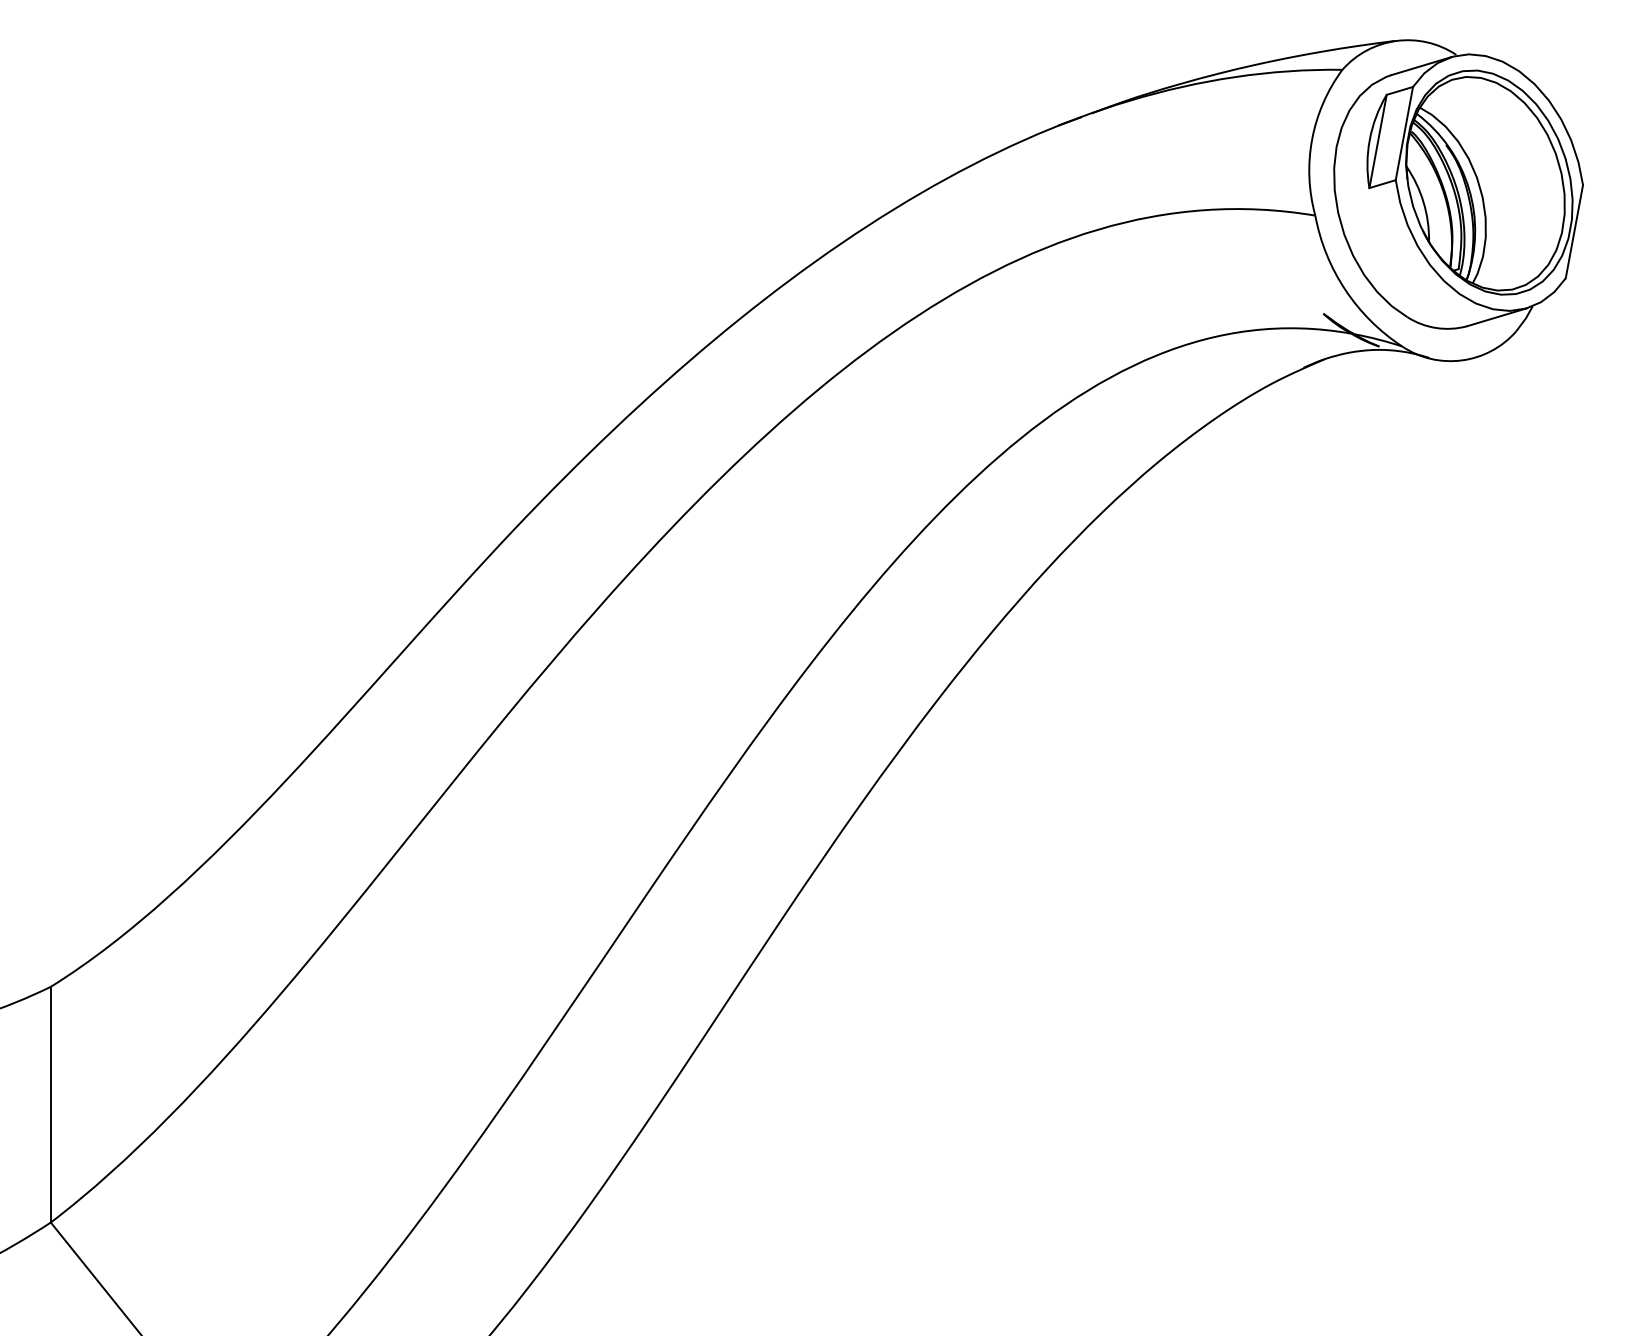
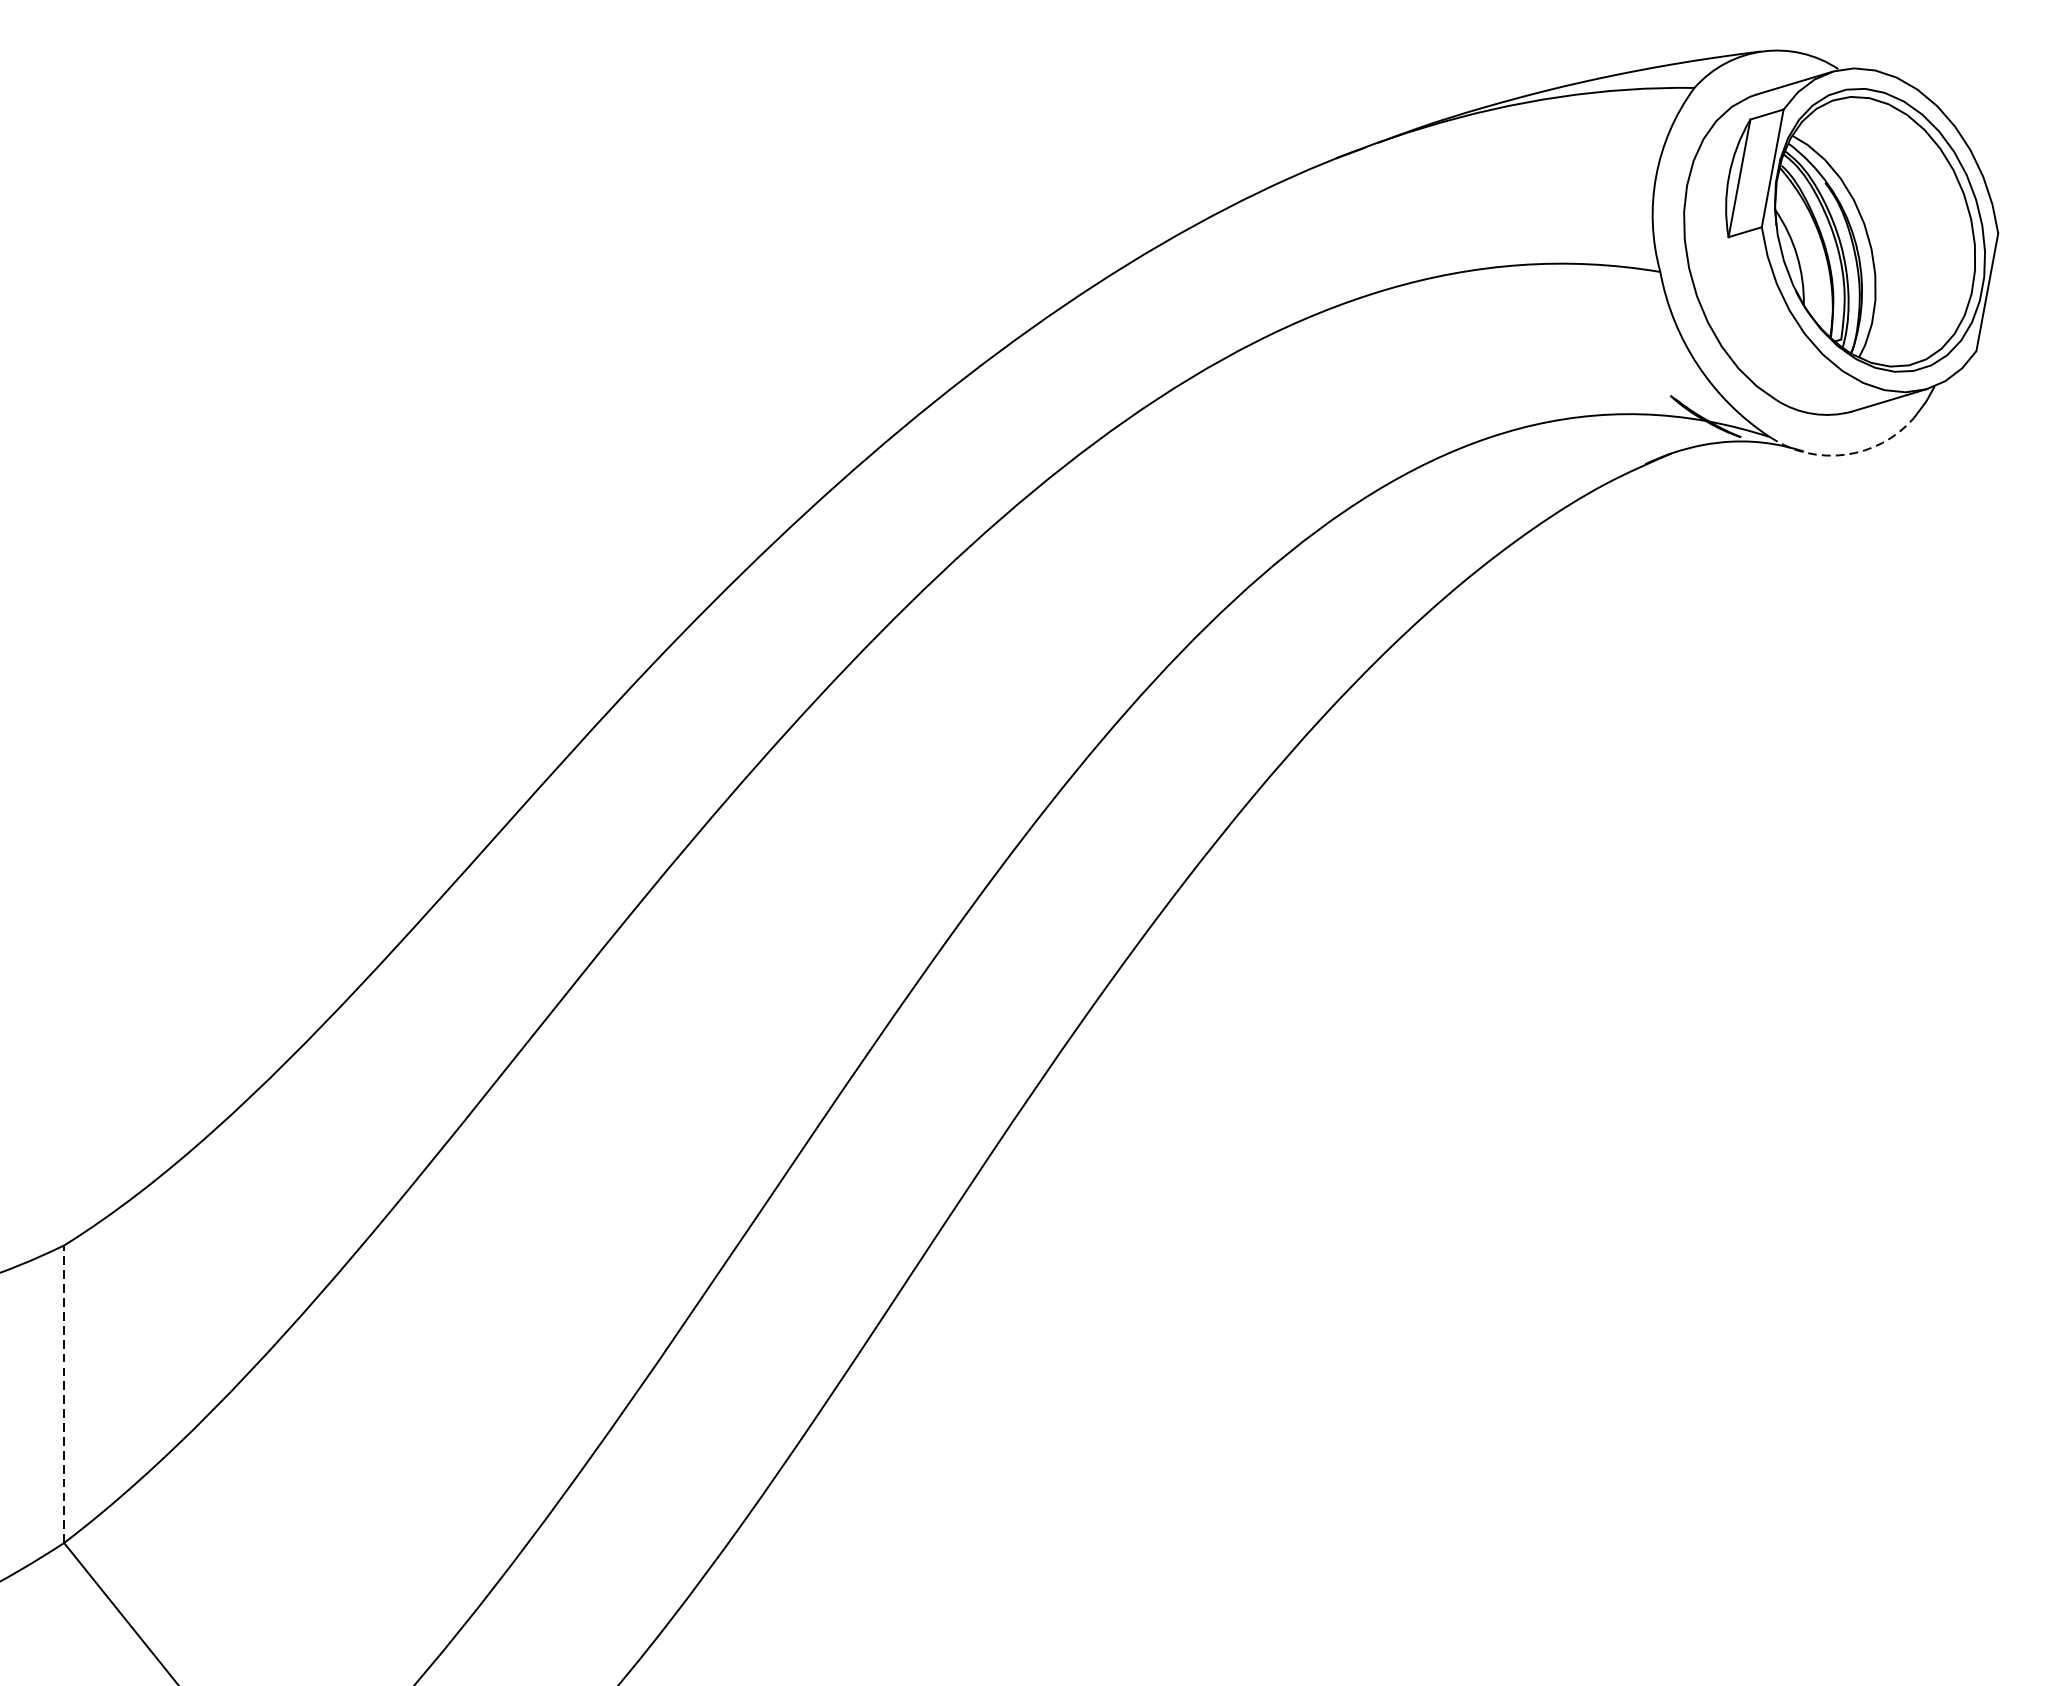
arc: (1461, 360) -> (1844, 454), solid -> dashed
line: (50, 1104) -> (63, 1393), solid -> dashed

